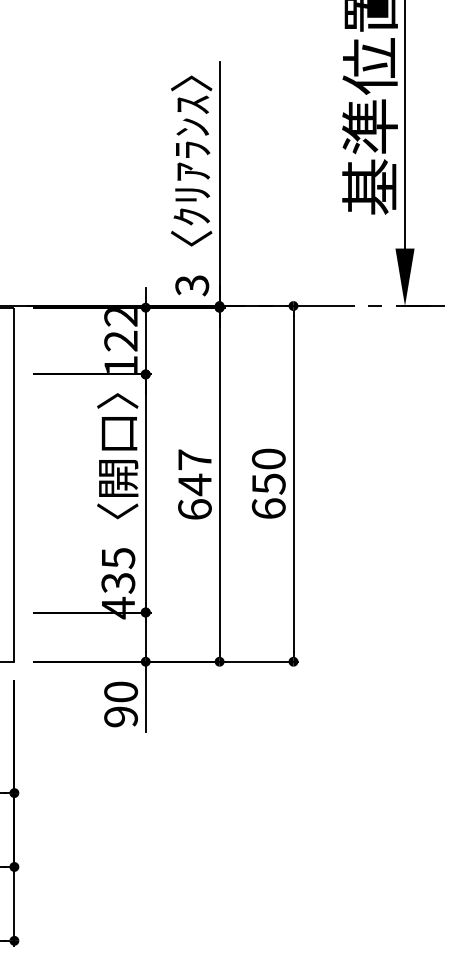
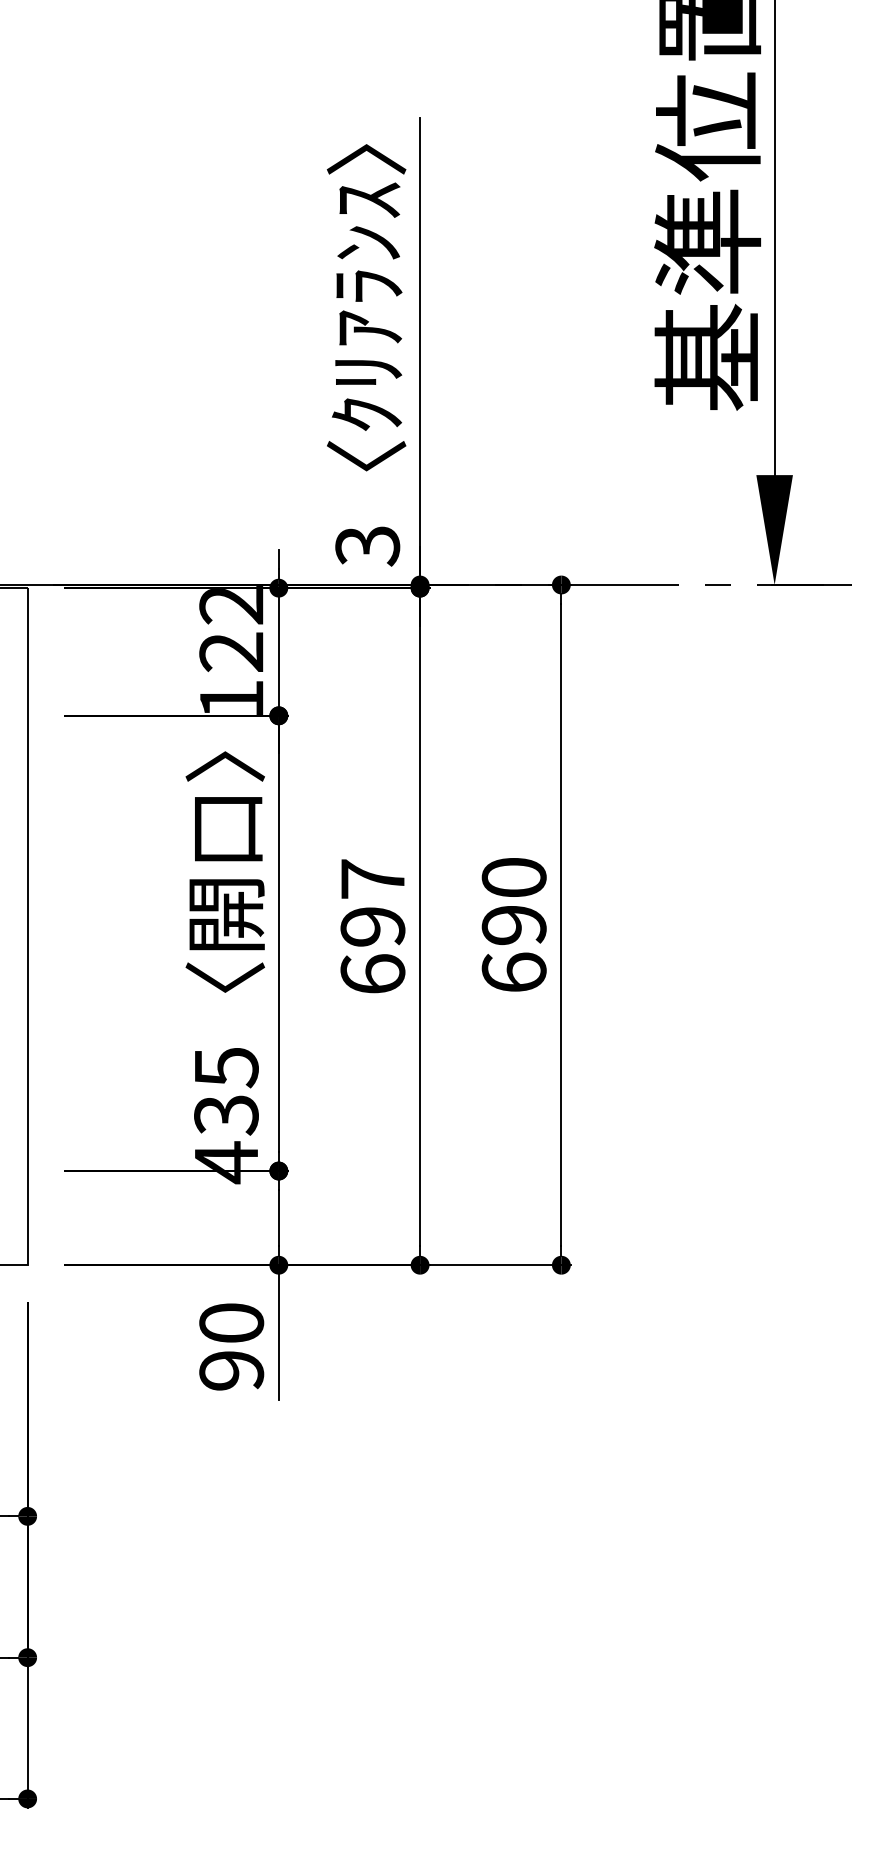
text: (268, 483) -> (513, 924), 650 -> 690
text: (194, 484) -> (372, 926), 647 -> 697

